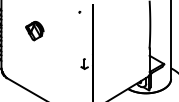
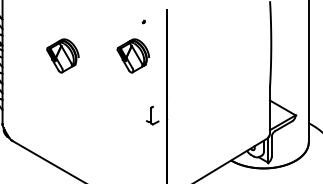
part: (73, 30) -> (132, 54), added

